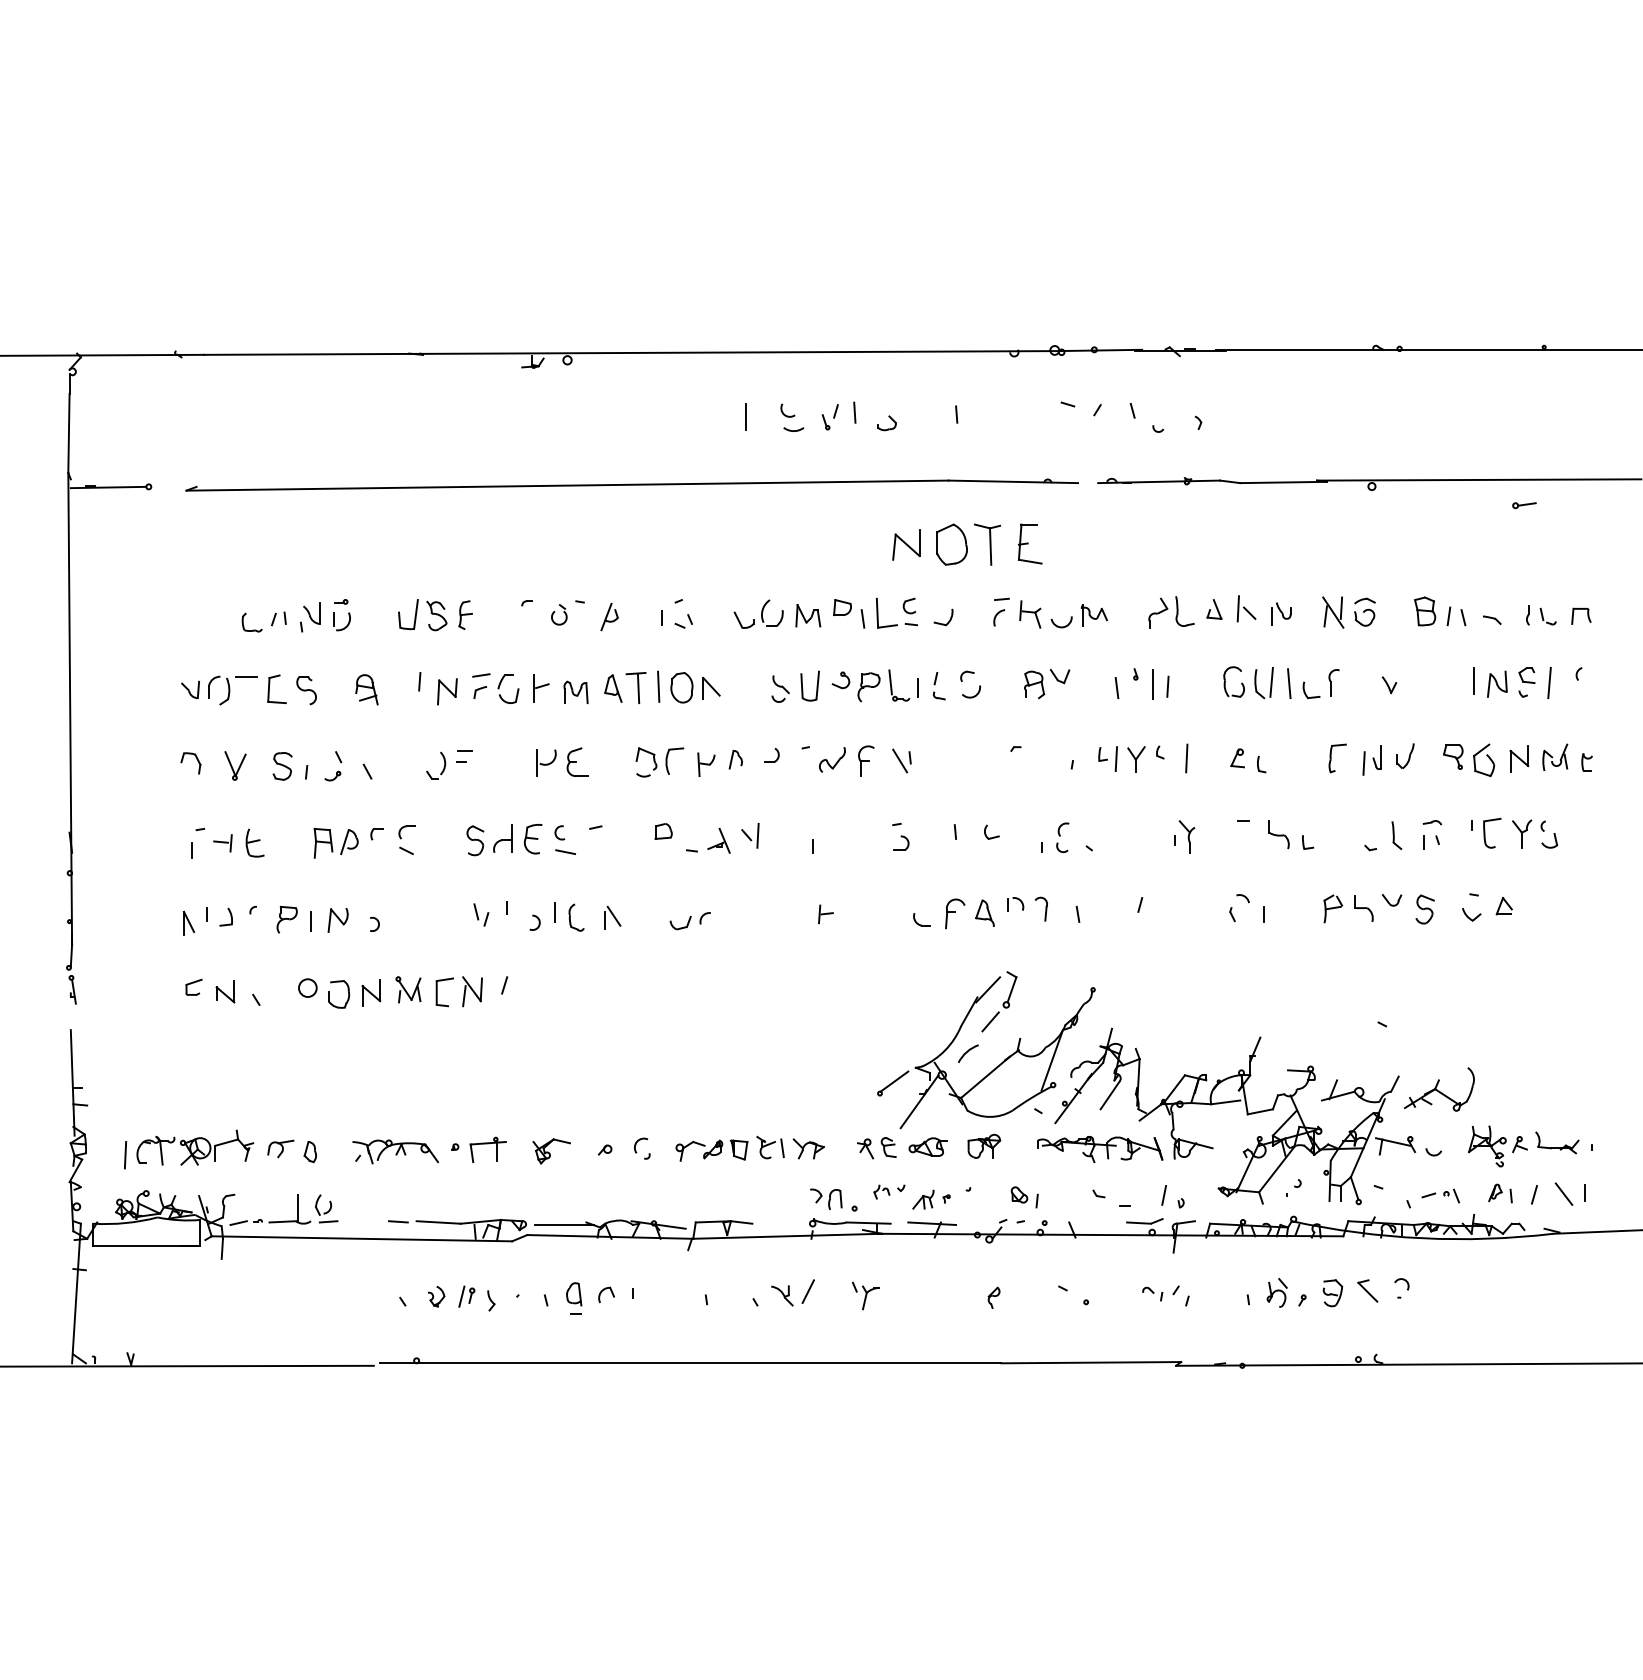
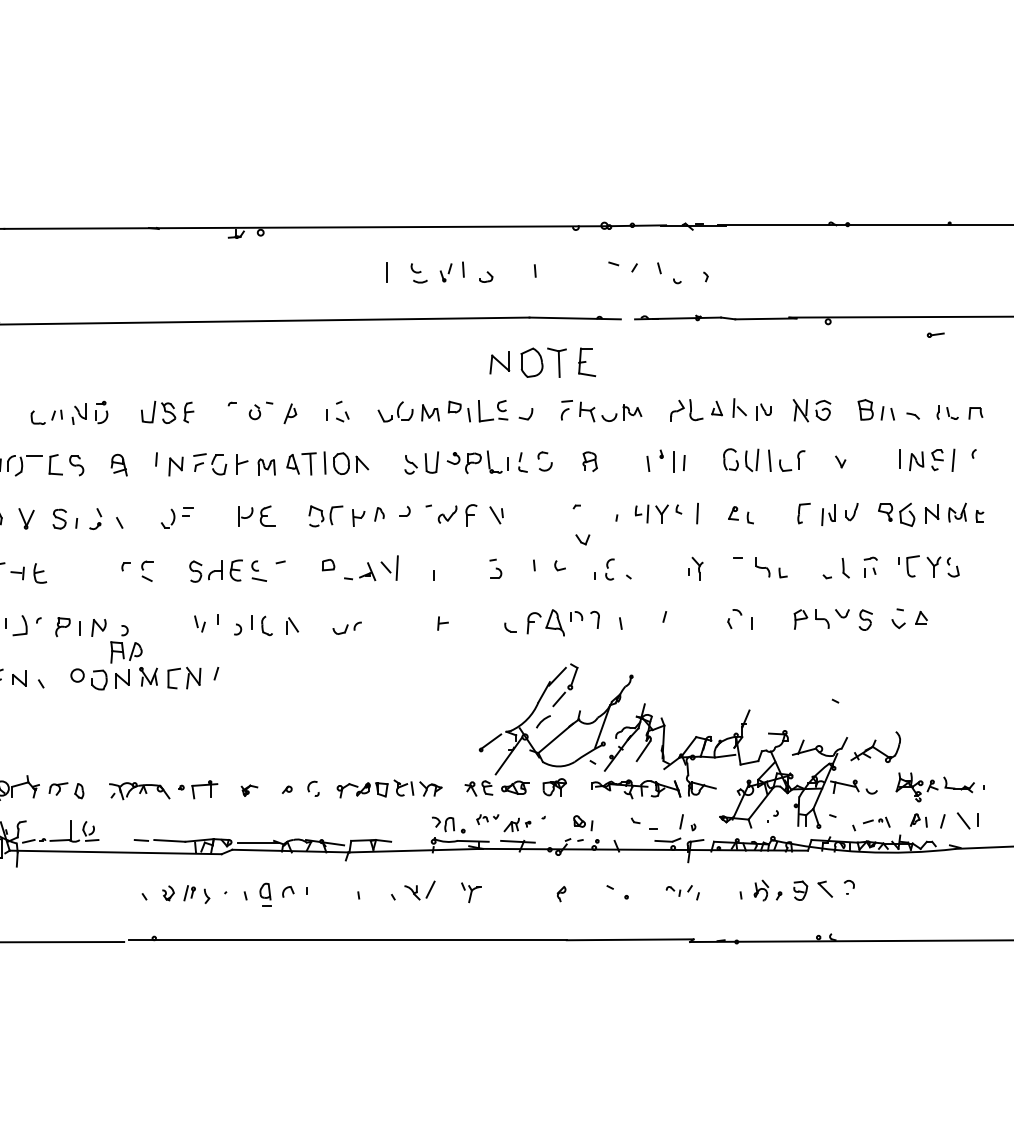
part: (1059, 676) -> (582, 539), moved
part: (750, 835) -> (389, 567), size x1.4
part: (335, 842) -> (126, 651), moved
part: (984, 912) -> (554, 622), size x1.4
part: (225, 916) -> (19, 625), size x1.6
part: (551, 1151) -> (249, 790), size x0.6

